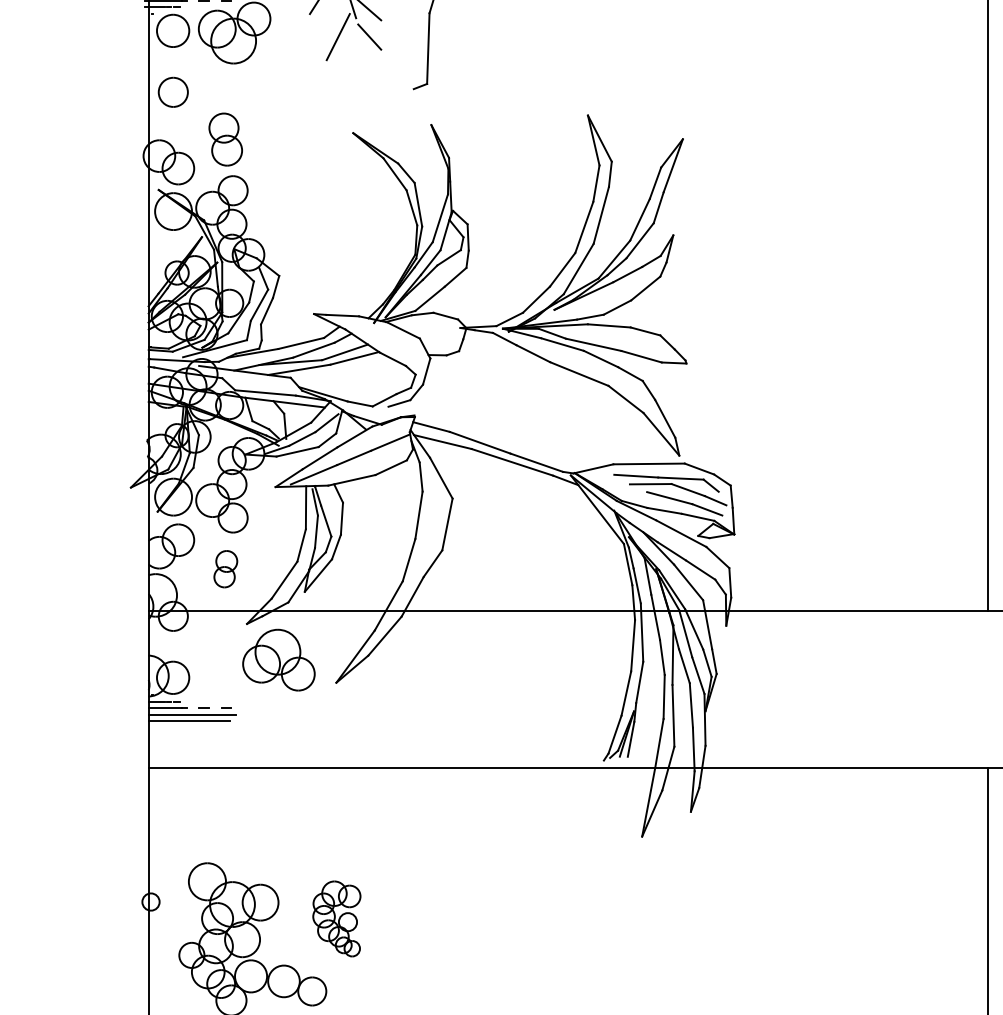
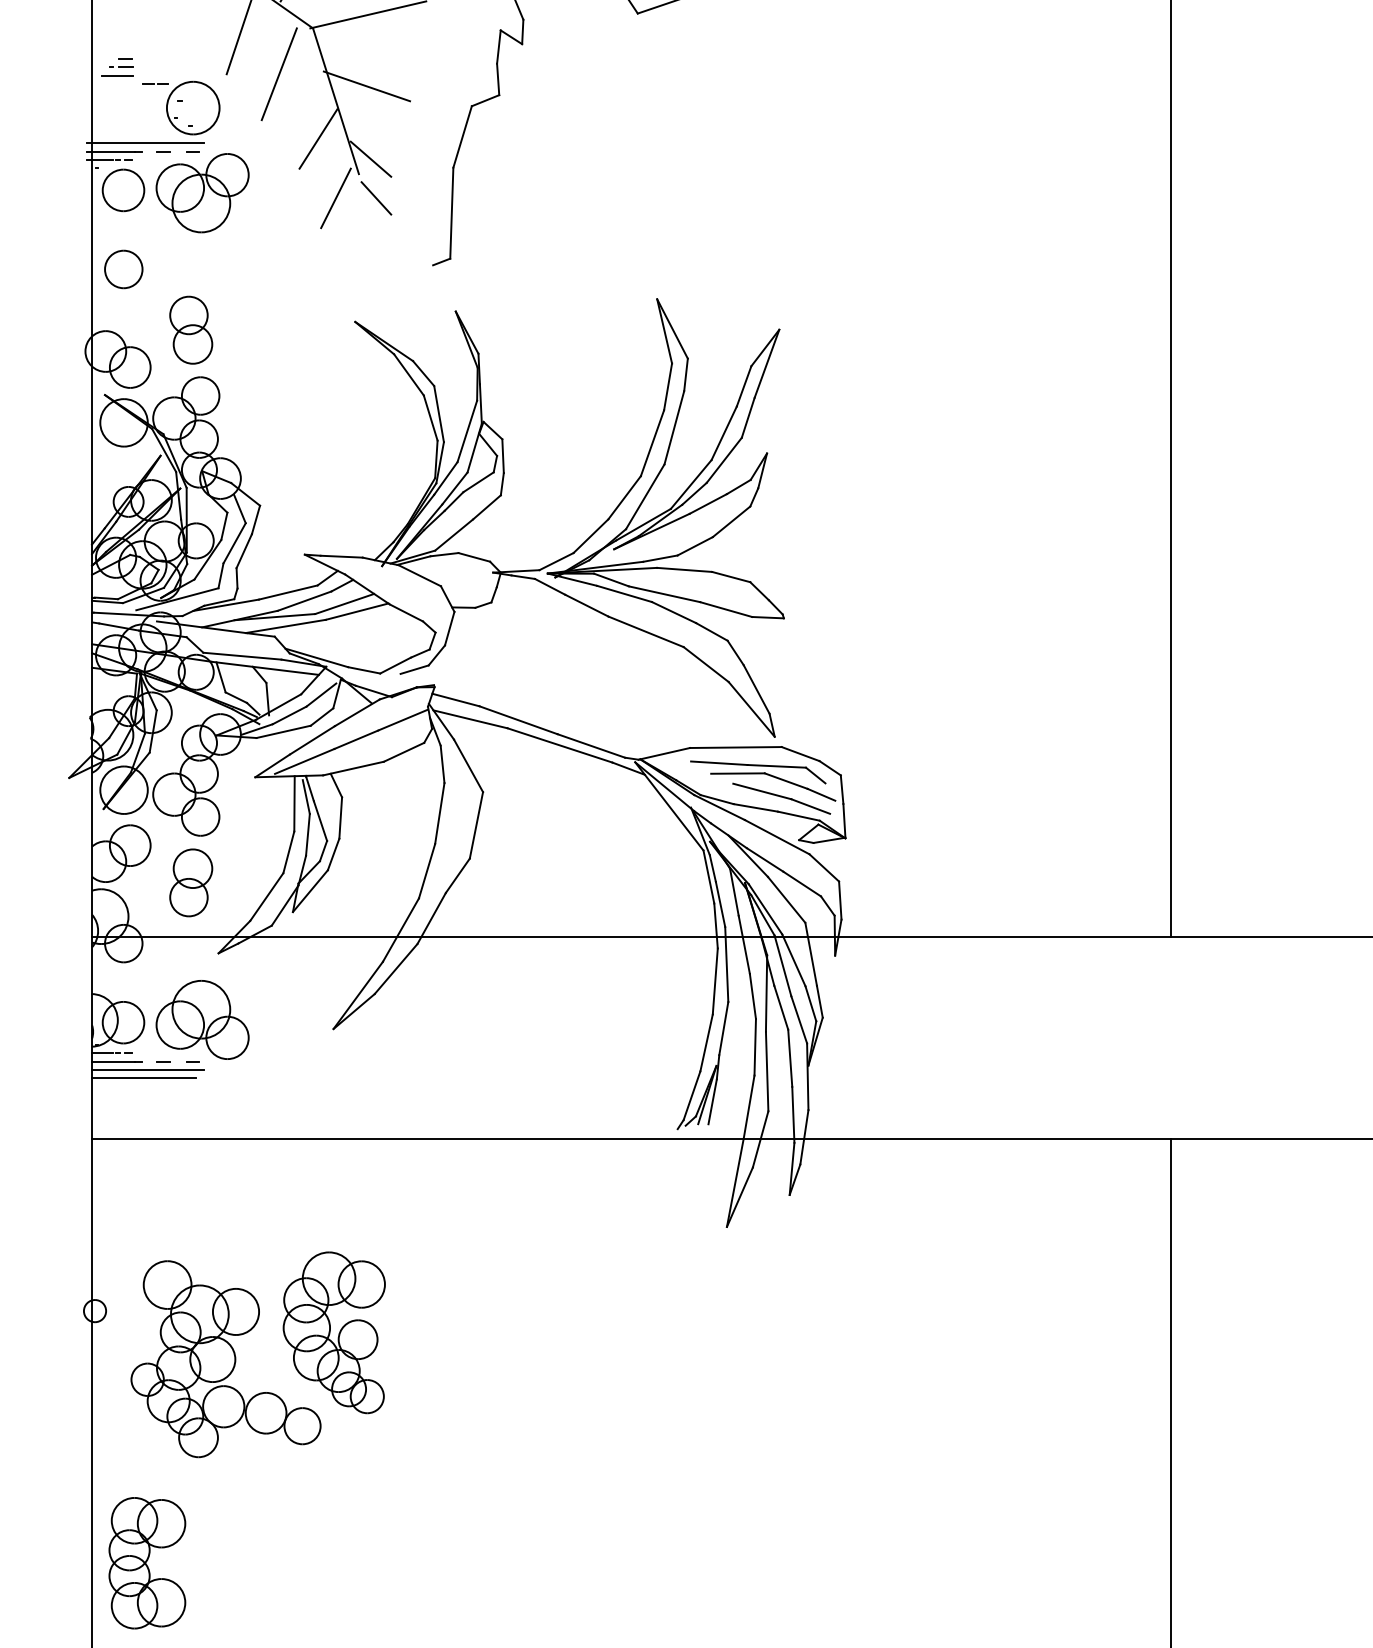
part: (225, 568) -> (191, 882), size x1.43
part: (278, 659) -> (202, 1019), moved
part: (336, 918) -> (333, 1332), size x1.67

